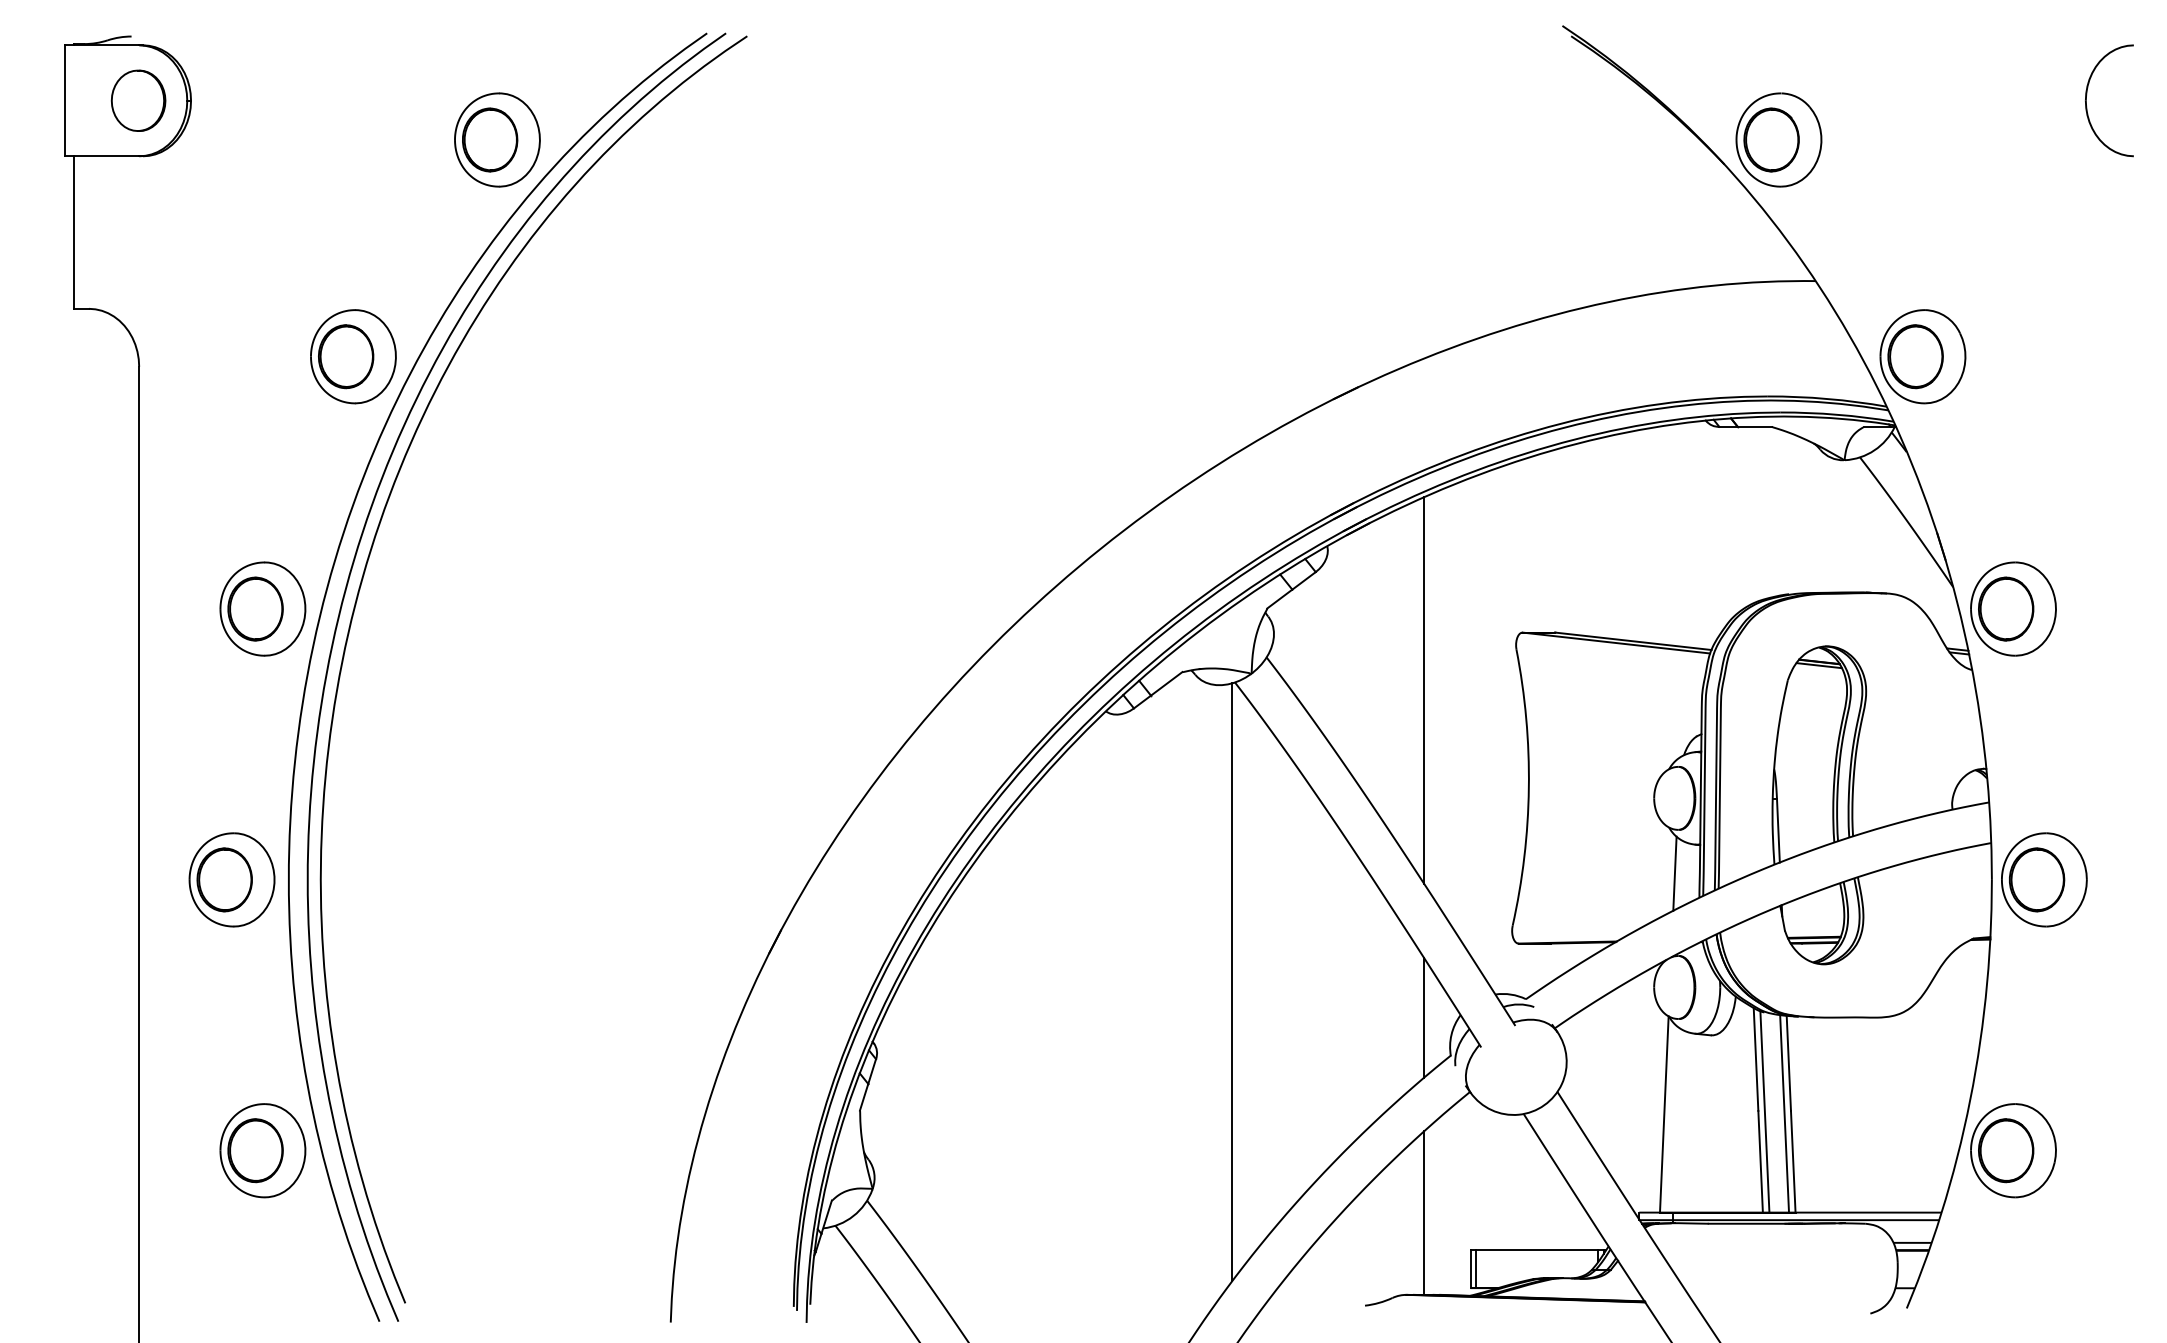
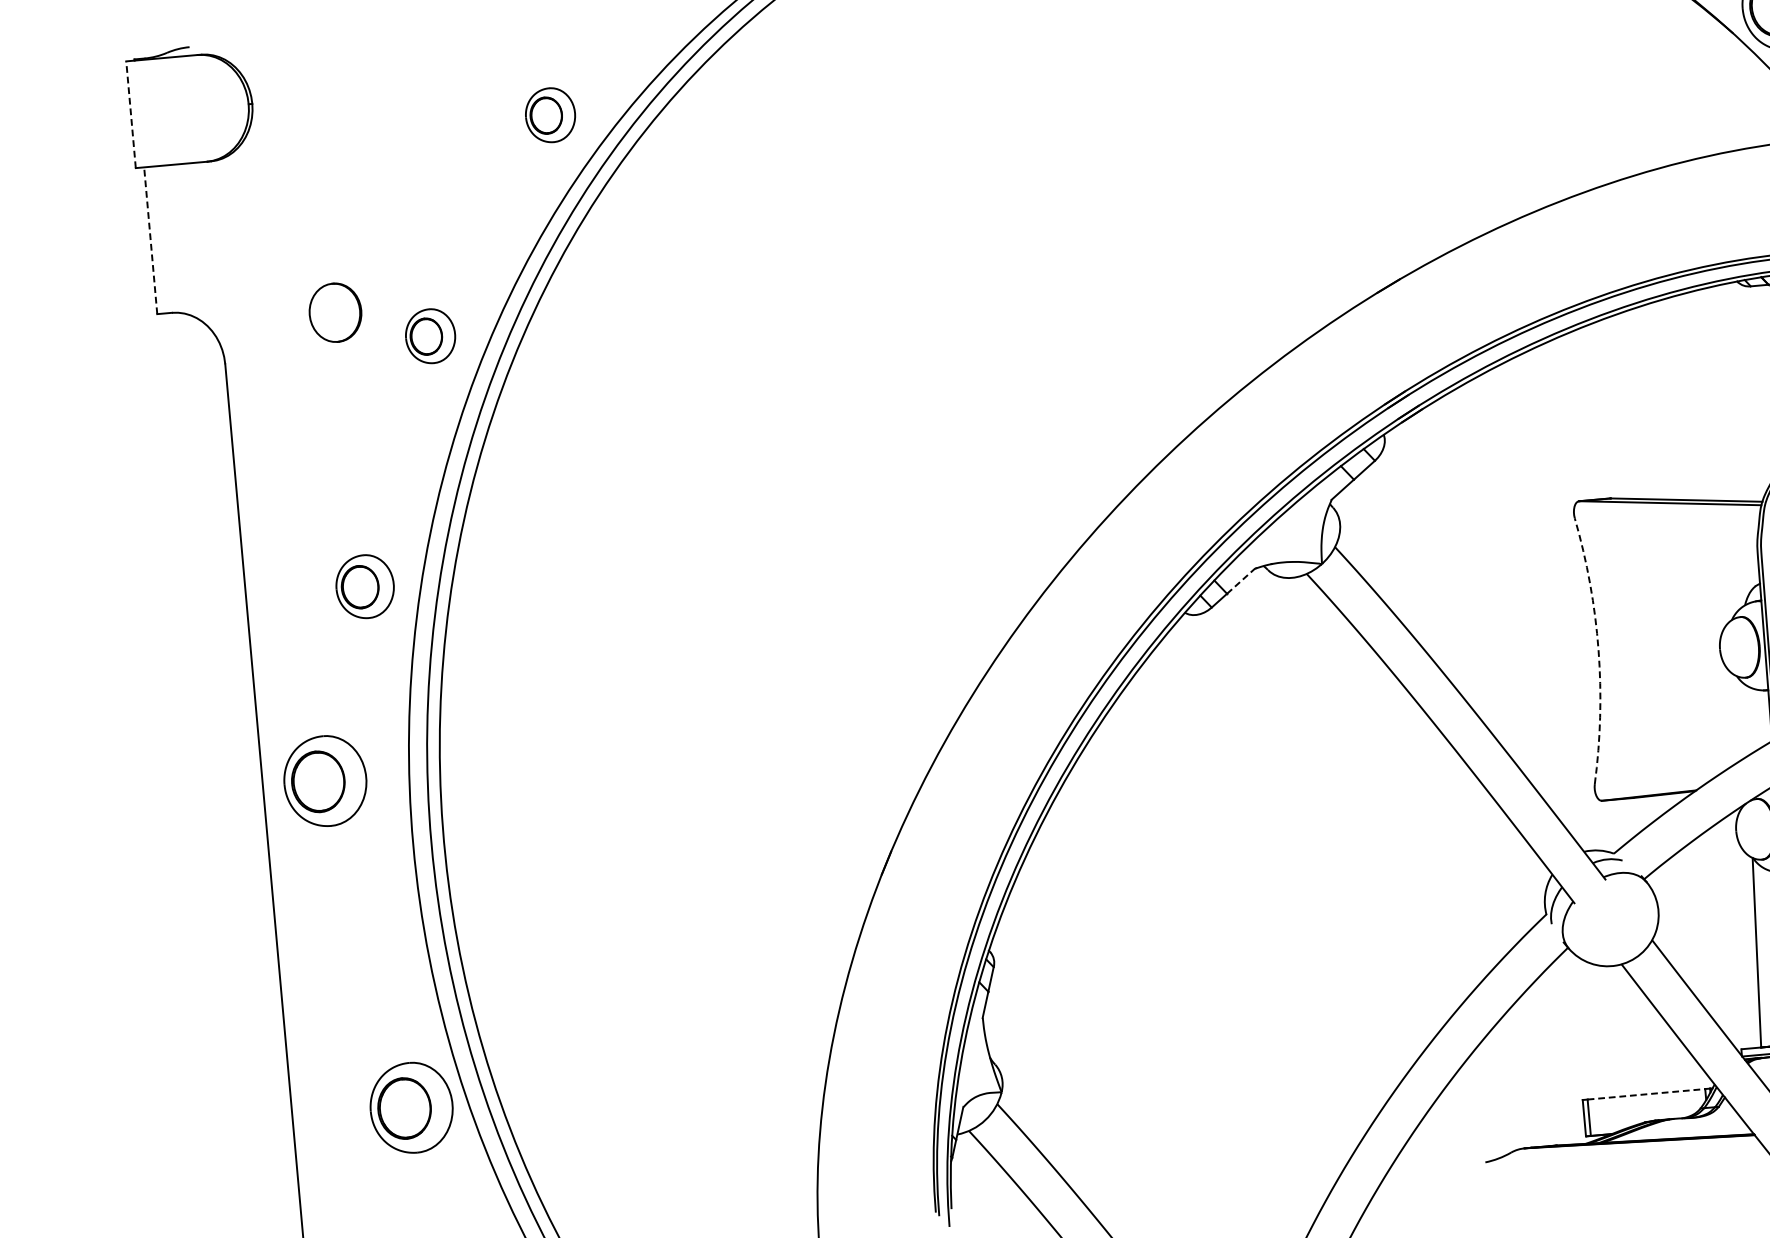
line: (64, 100) -> (130, 114), solid -> dashed
part: (138, 100) -> (335, 312), moved
part: (497, 139) -> (550, 114), size x0.6
line: (73, 232) -> (150, 240), solid -> dashed
part: (353, 356) -> (430, 335), size x0.6
part: (262, 608) -> (364, 586), size x0.7
line: (1166, 683) -> (1240, 580), solid -> dashed
line: (1424, 690) -> (1489, 565), removed
arc: (1528, 787) -> (1598, 649), solid -> dashed
line: (1674, 873) -> (1746, 719), removed
part: (231, 879) -> (324, 780), moved
line: (1232, 982) -> (1330, 862), removed
line: (1424, 1017) -> (1517, 880), removed
line: (1424, 1212) -> (1534, 1067), removed
line: (1537, 1250) -> (1646, 1094), solid -> dashed

